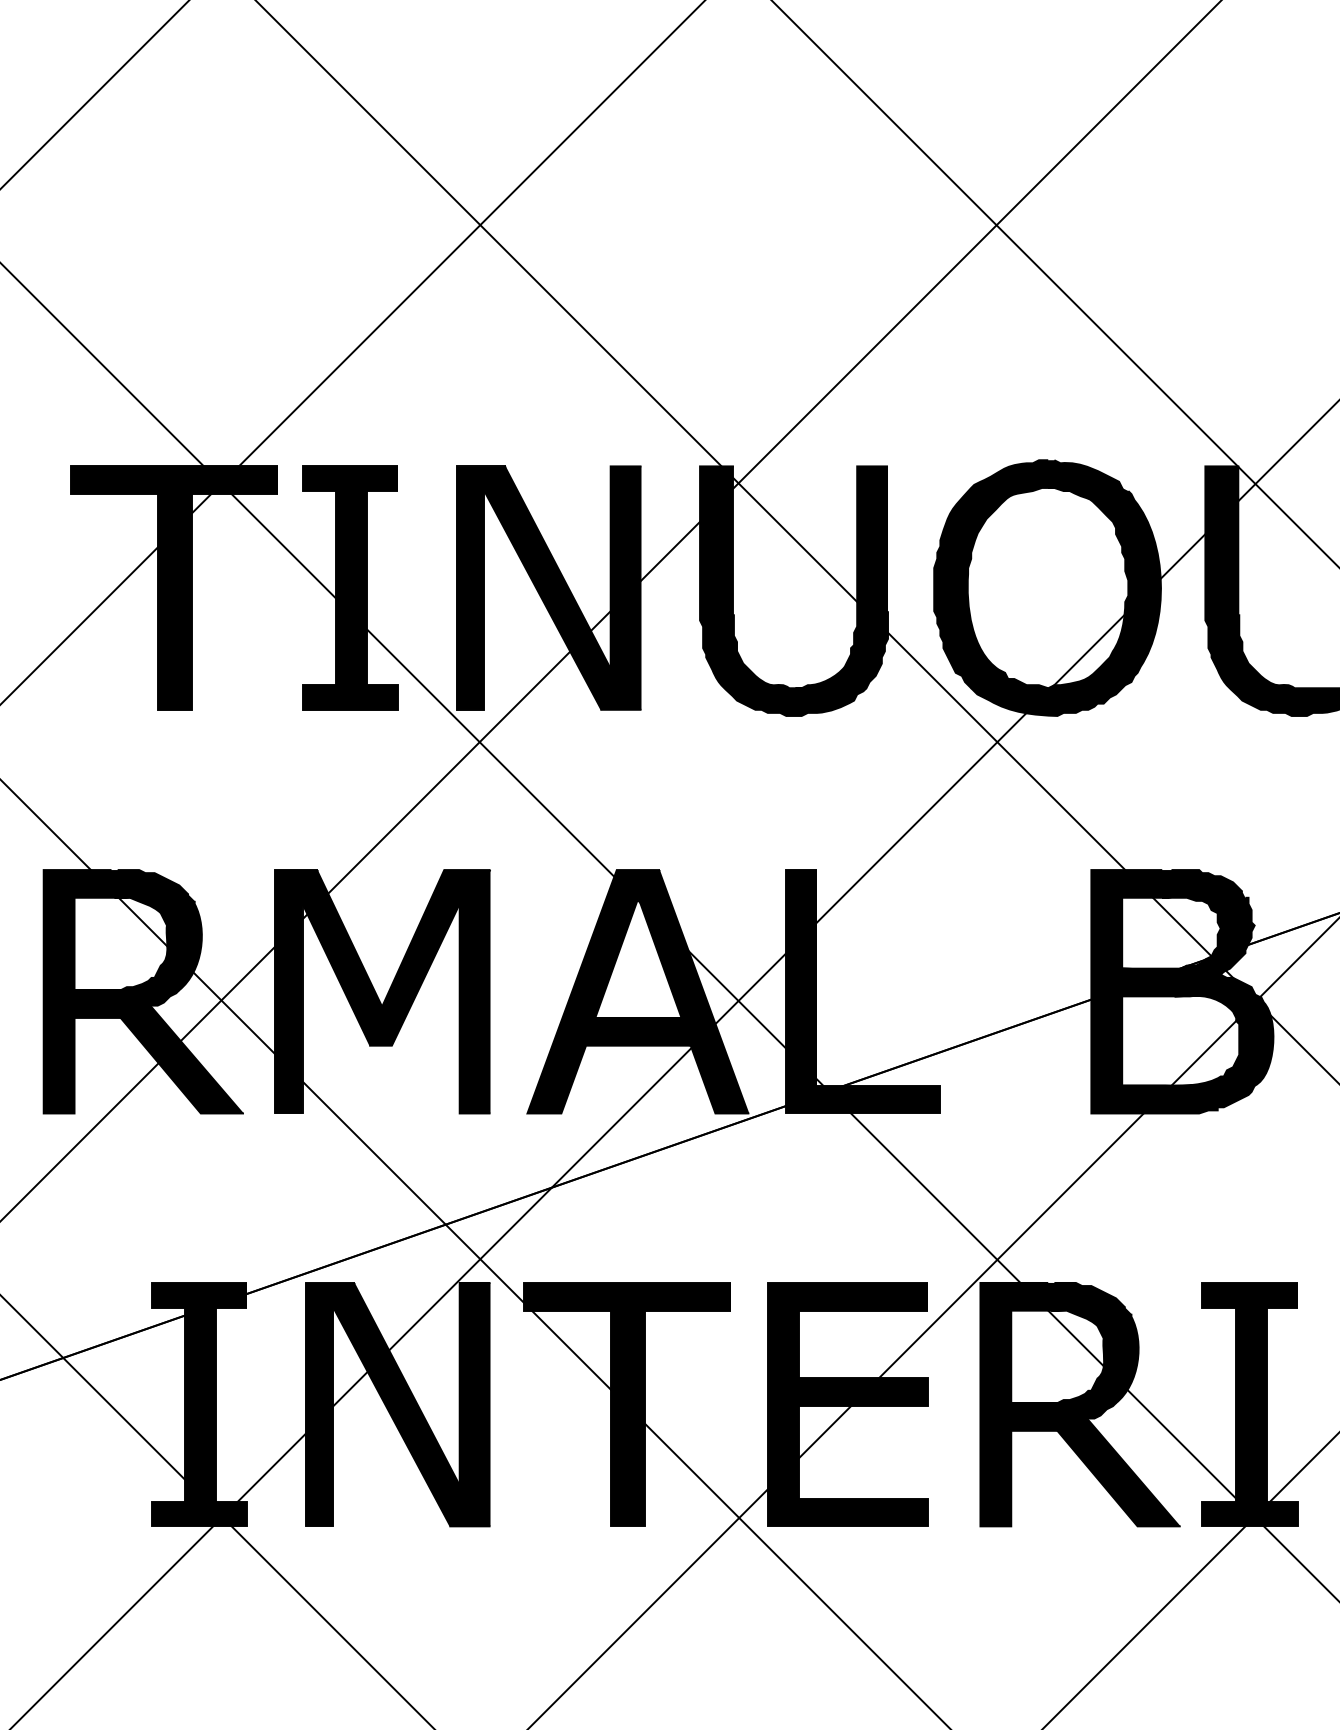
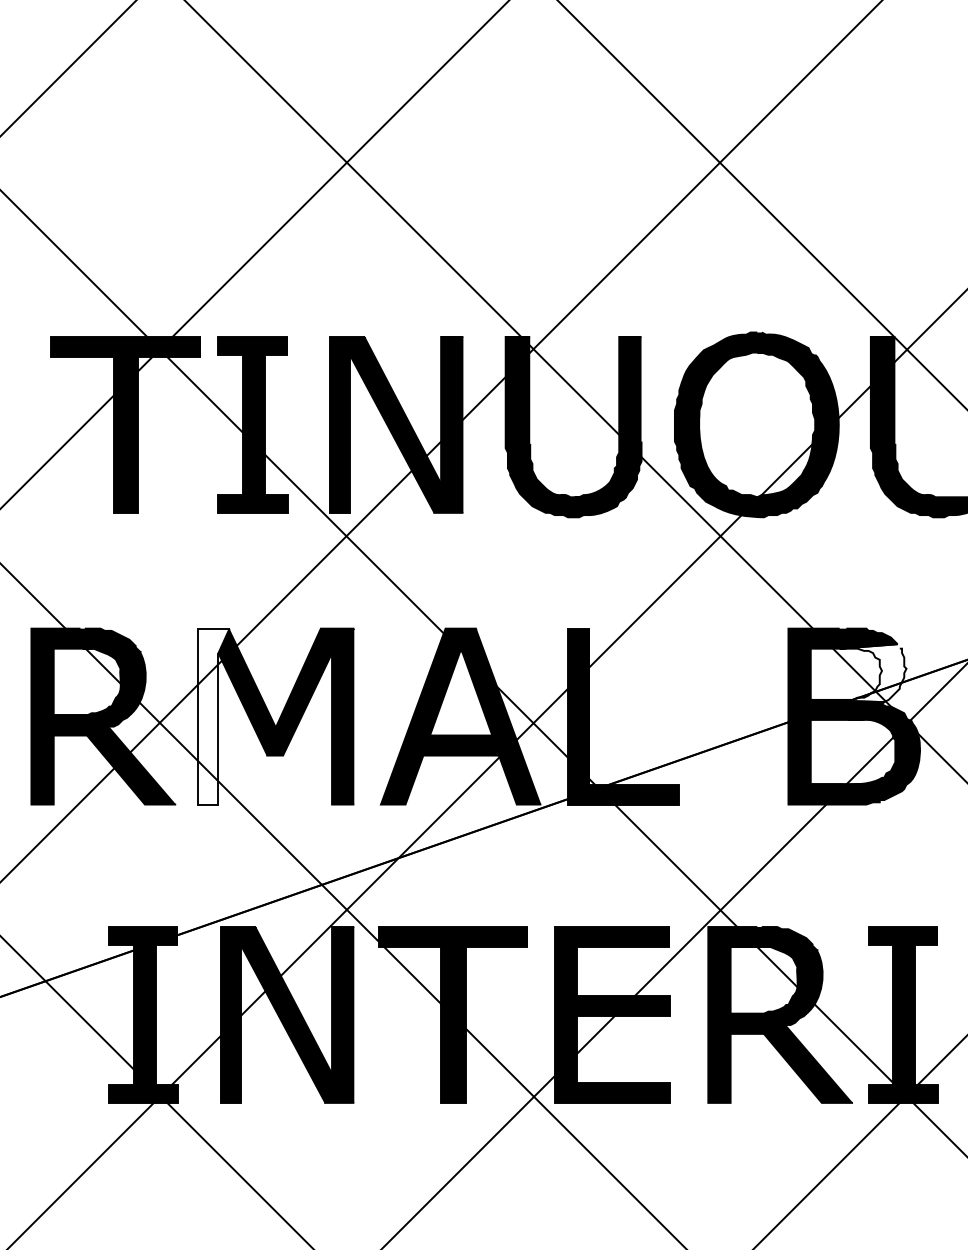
fill: (1188, 932) -> (858, 673), removed
fill: (295, 991) -> (213, 716), removed

